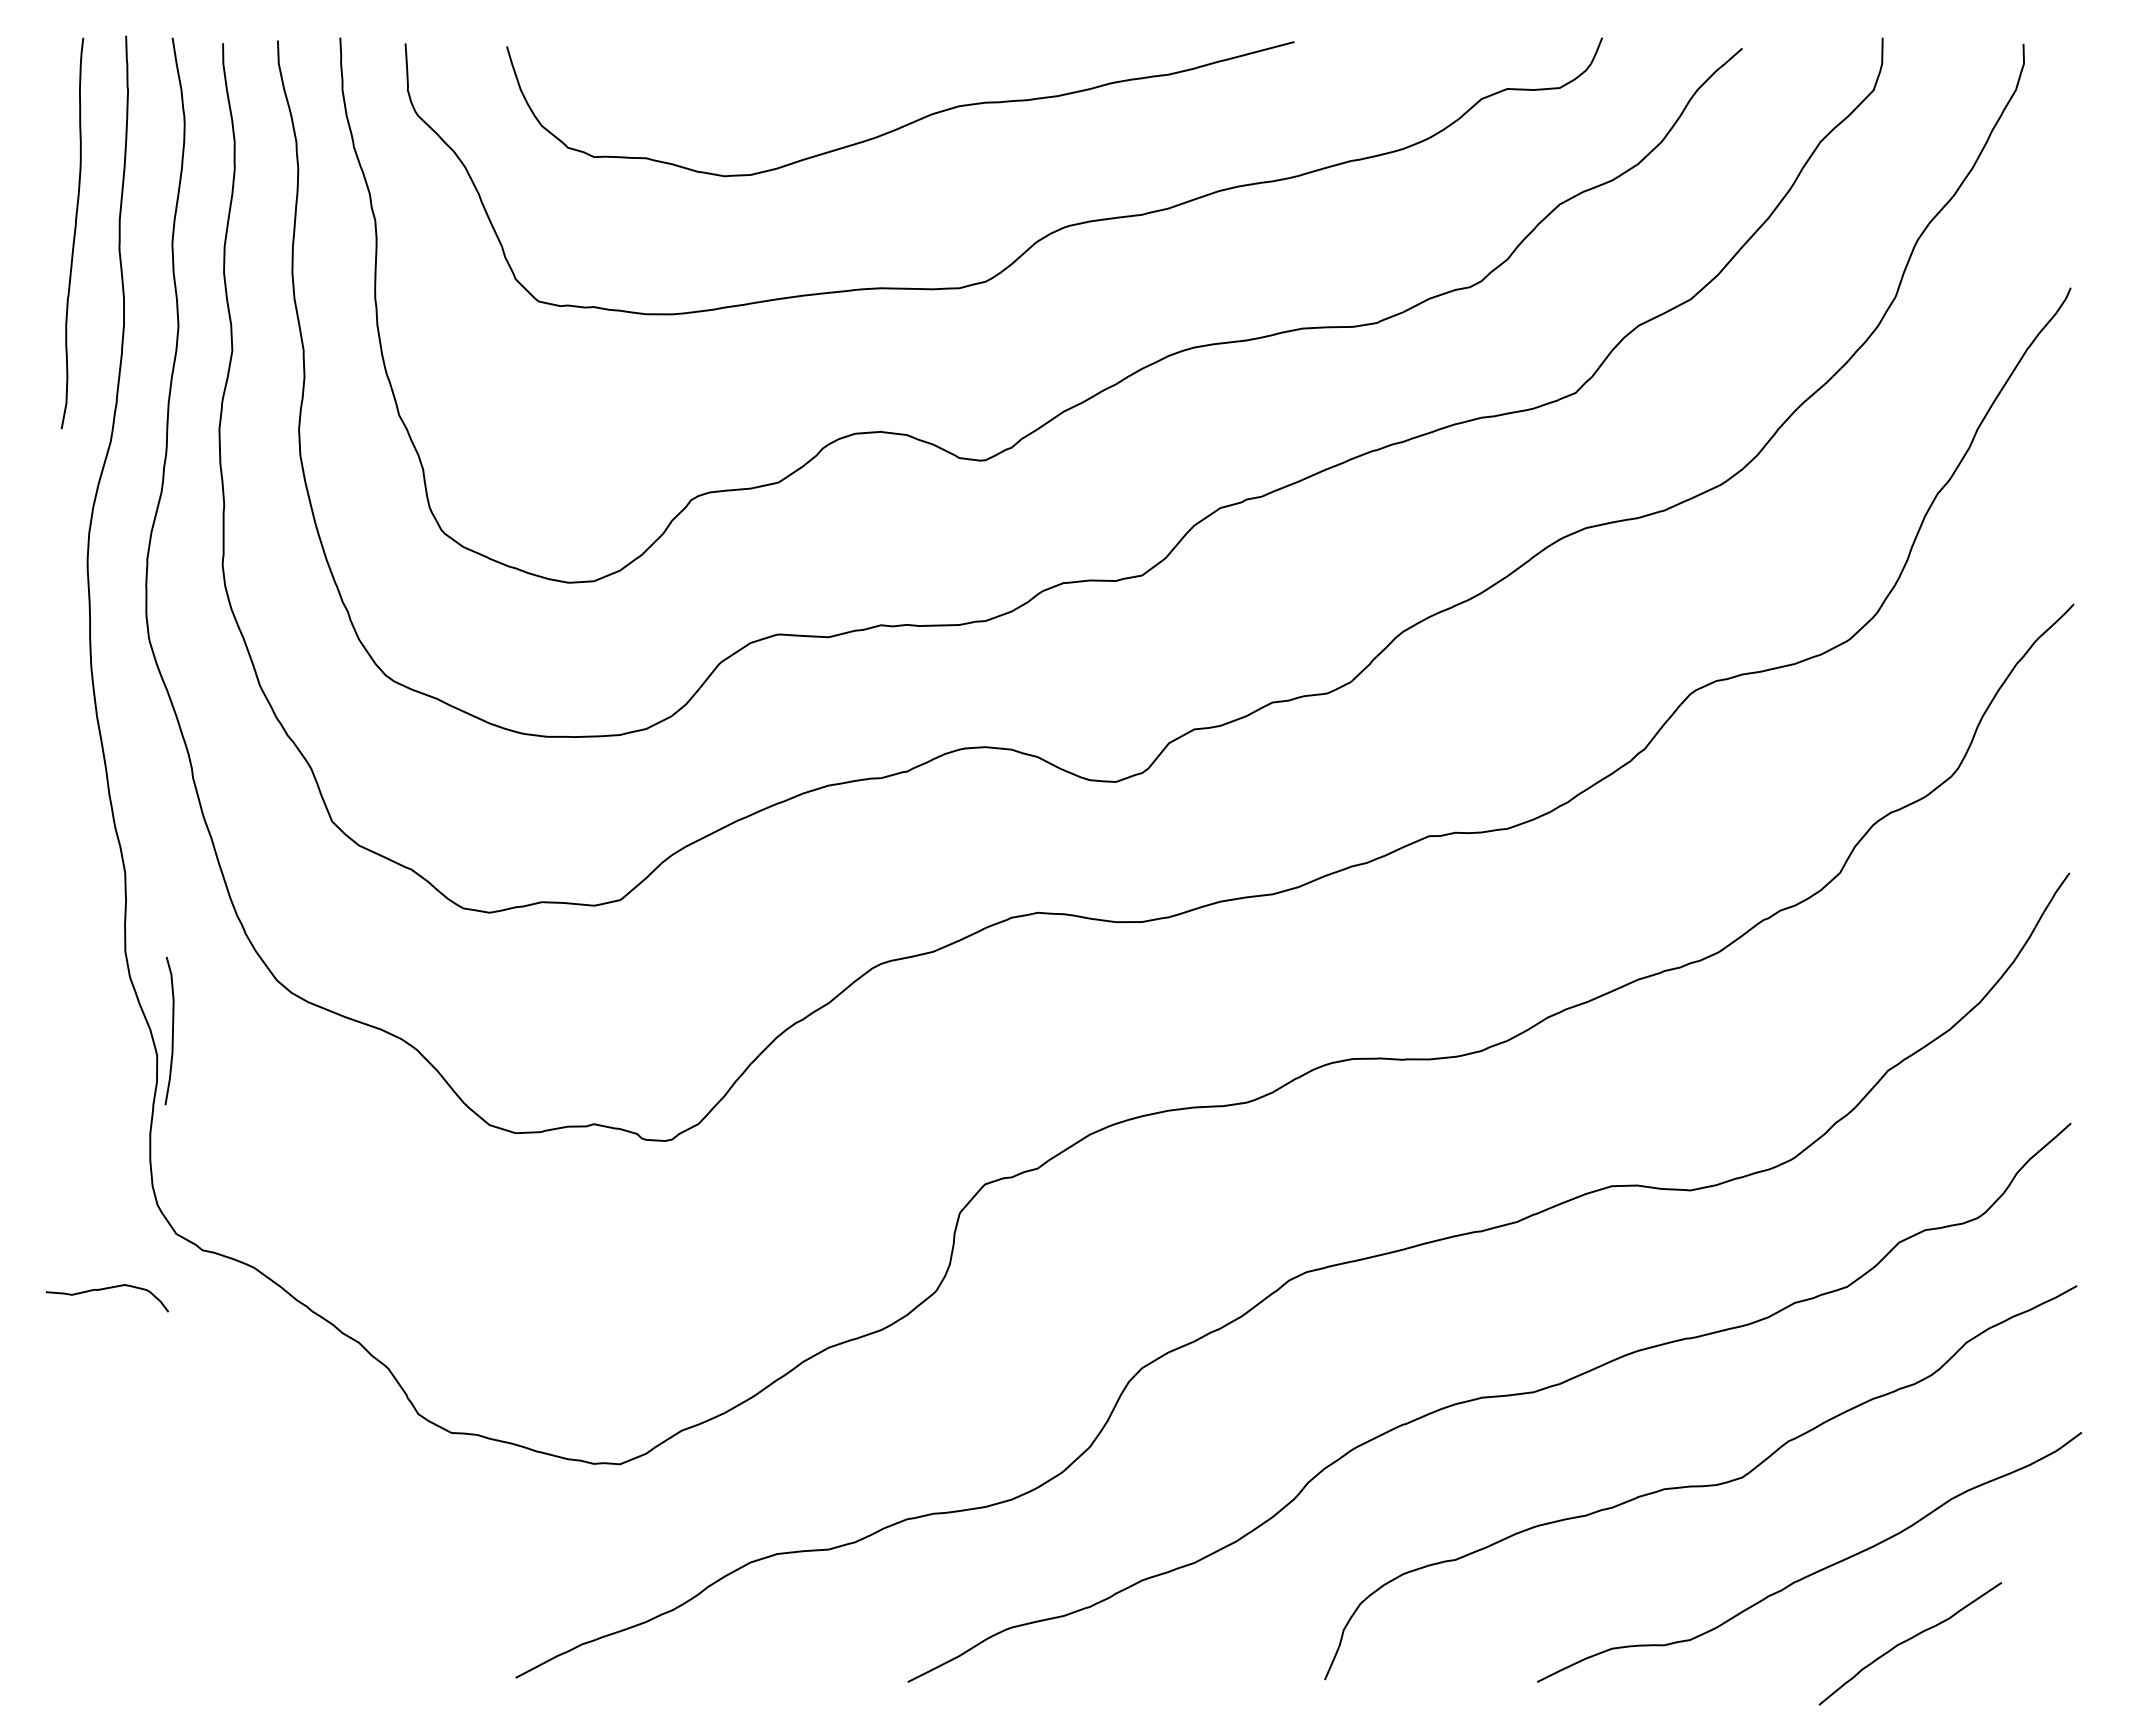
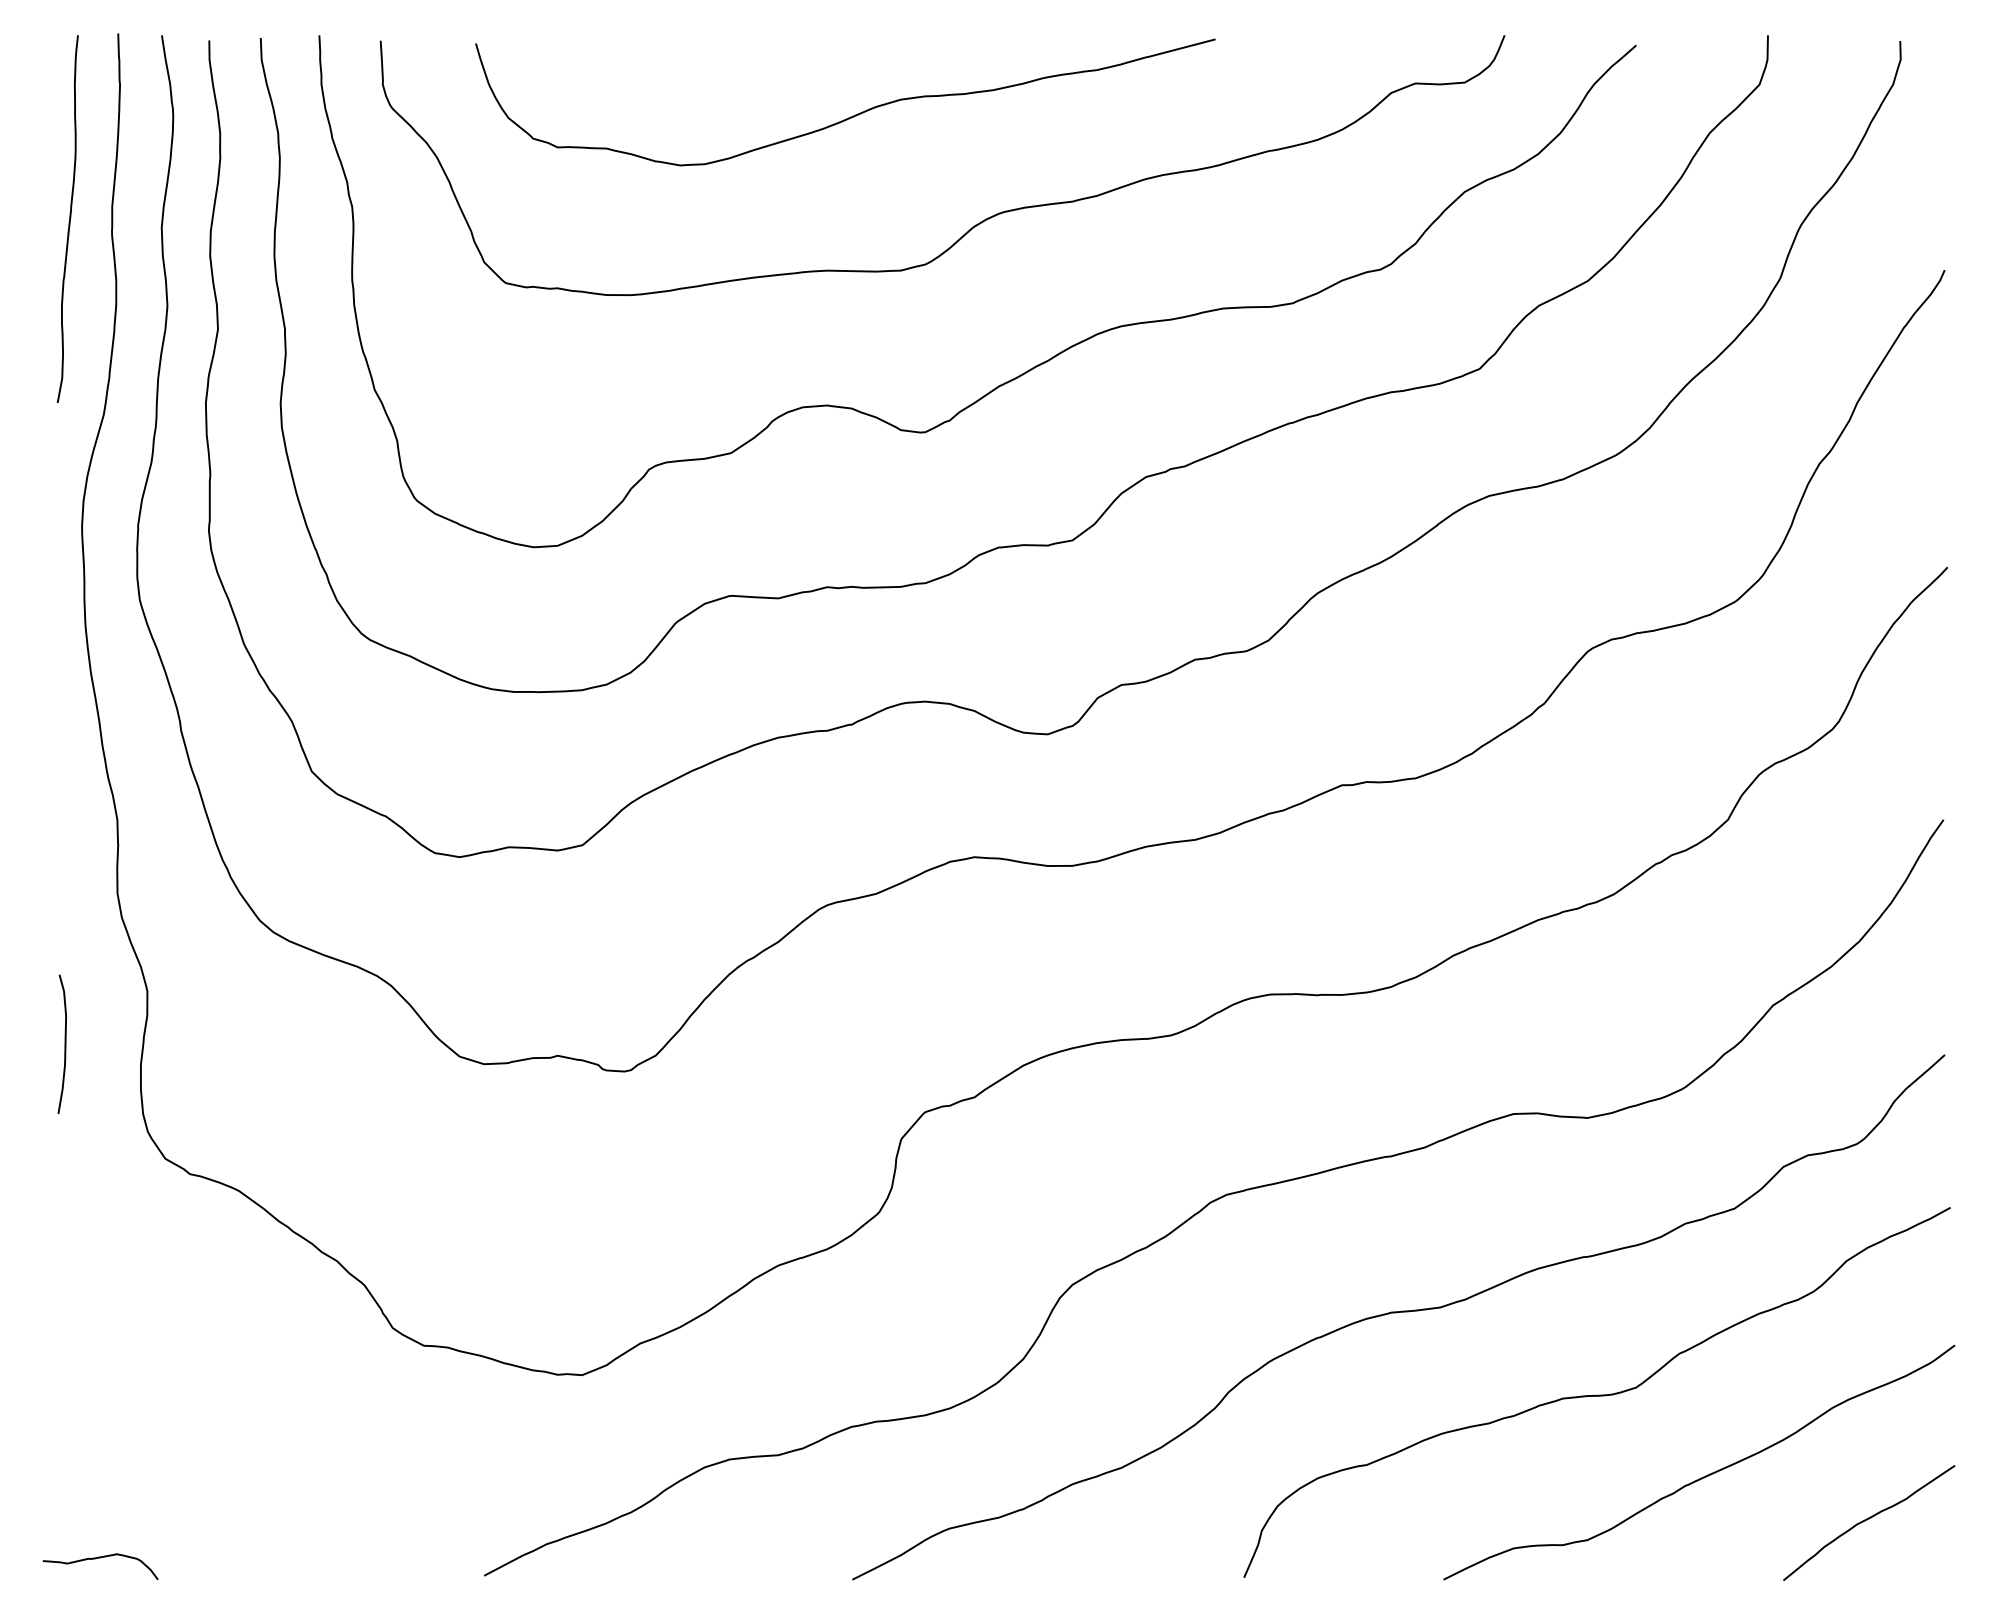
curve: (172, 1030) -> (65, 1043), moved
curve: (106, 1289) -> (99, 1558), moved
curve: (1909, 1640) -> (1868, 1520), moved

